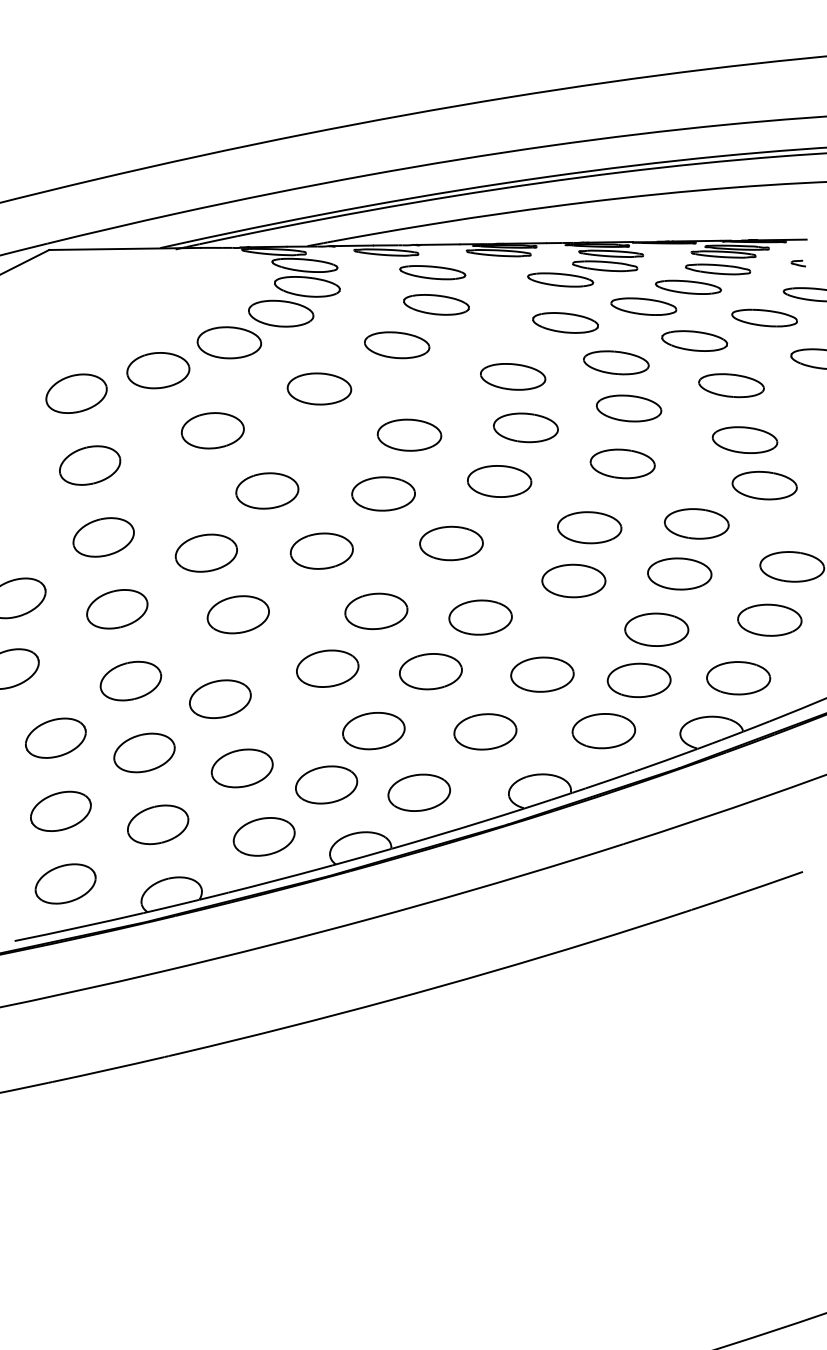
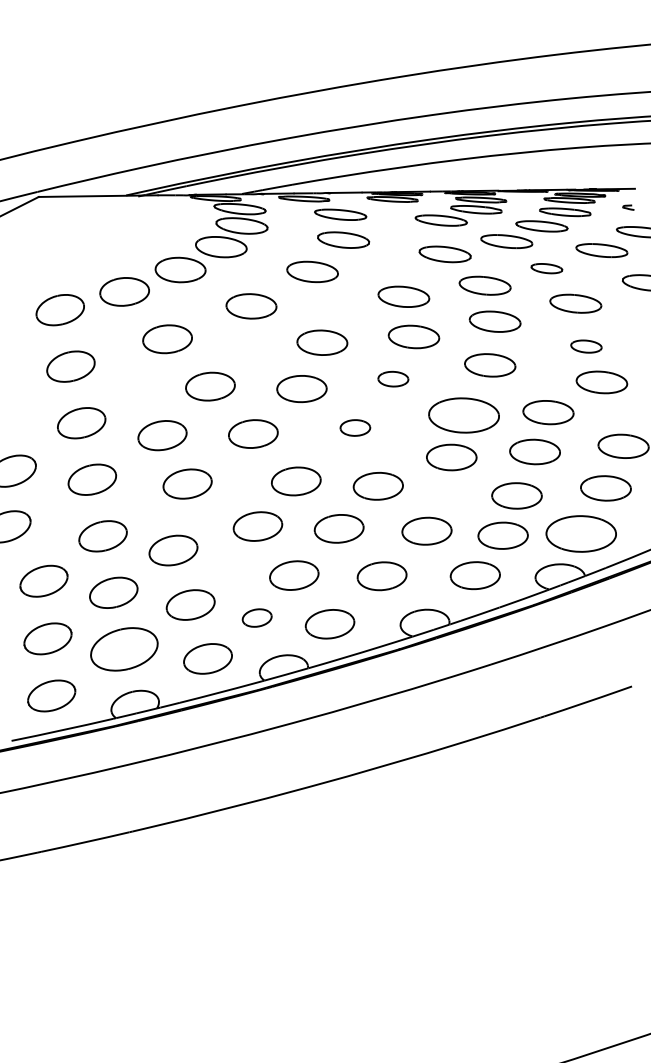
part: (694, 340) -> (546, 268), size x0.6
part: (744, 439) -> (586, 346), size x0.6
part: (499, 481) -> (393, 379), size x0.6
part: (589, 527) -> (464, 415), size x1.4
part: (451, 543) -> (355, 427), size x0.6
part: (738, 678) -> (581, 534), size x1.4
part: (326, 784) -> (257, 617), size x0.6
part: (158, 824) -> (124, 649), size x1.4

